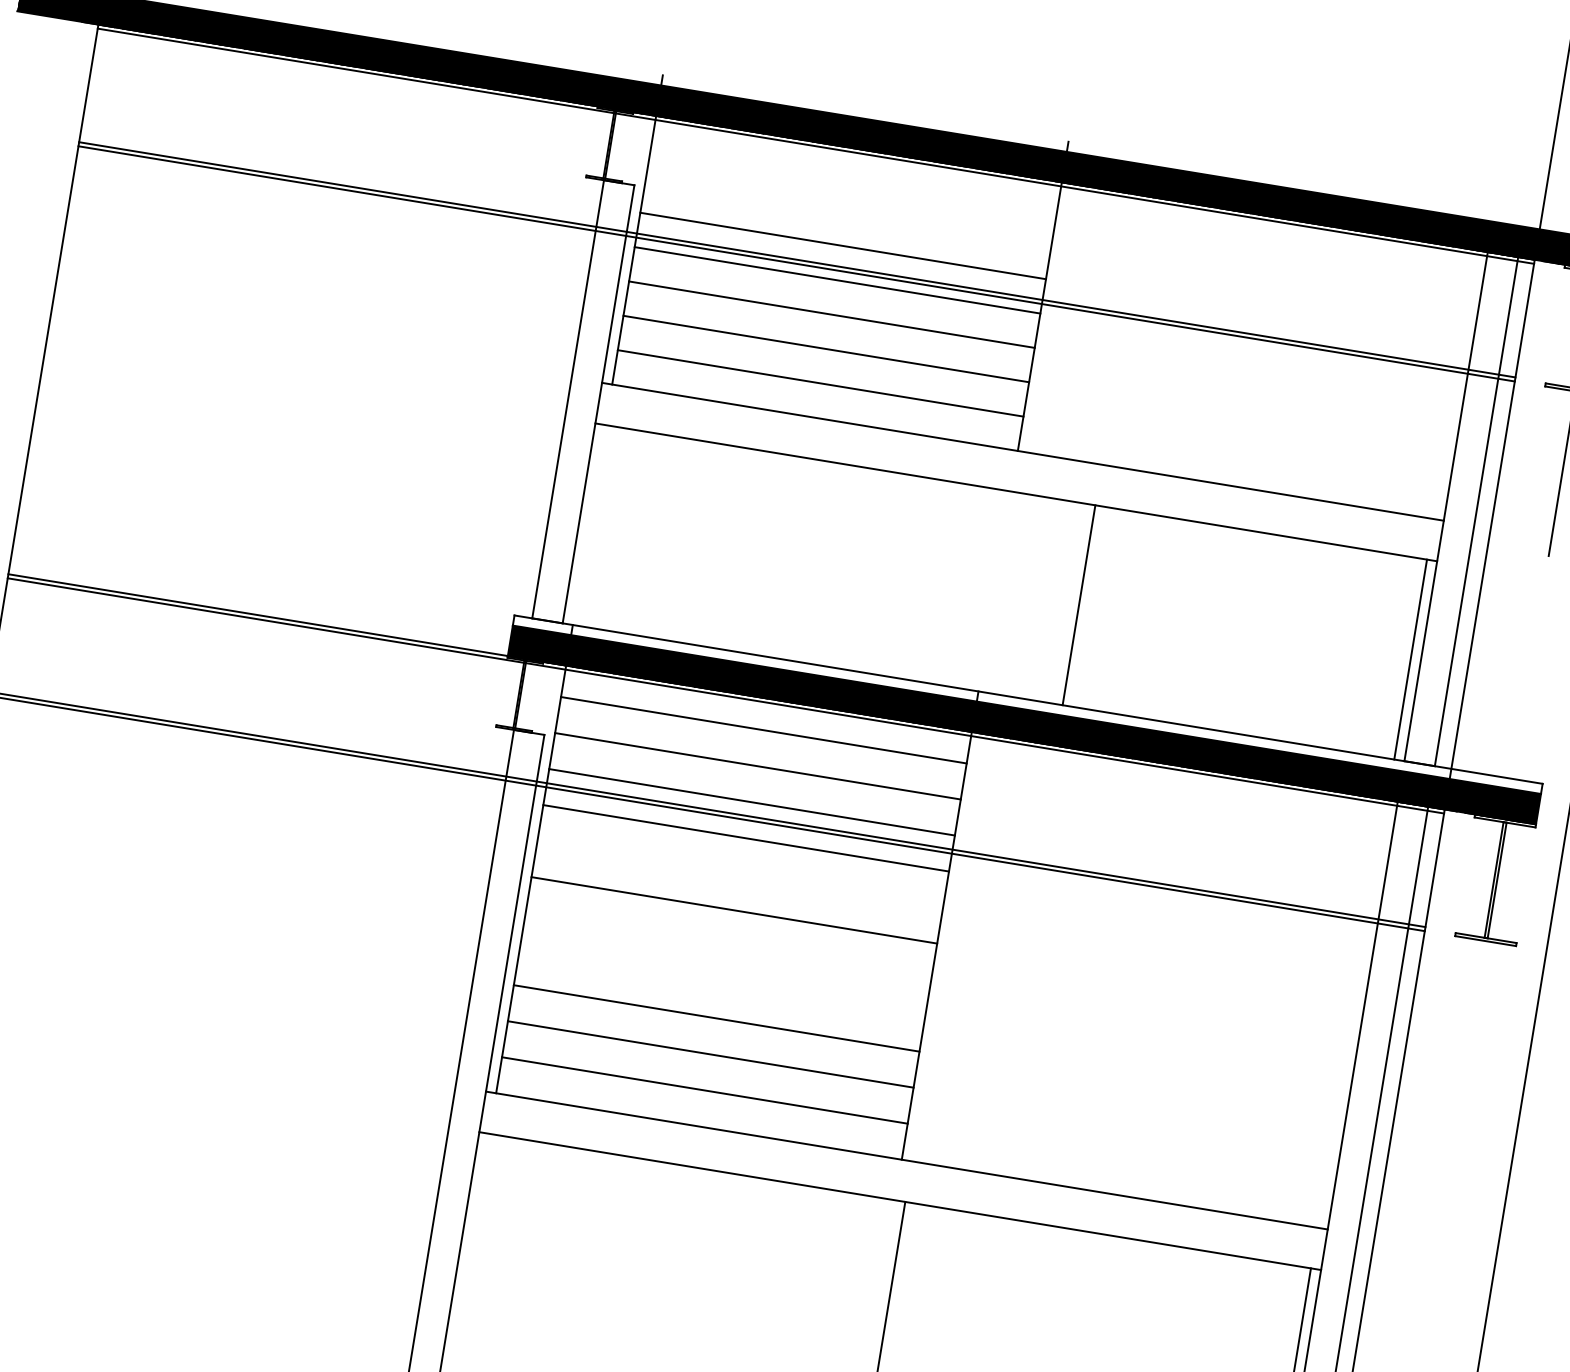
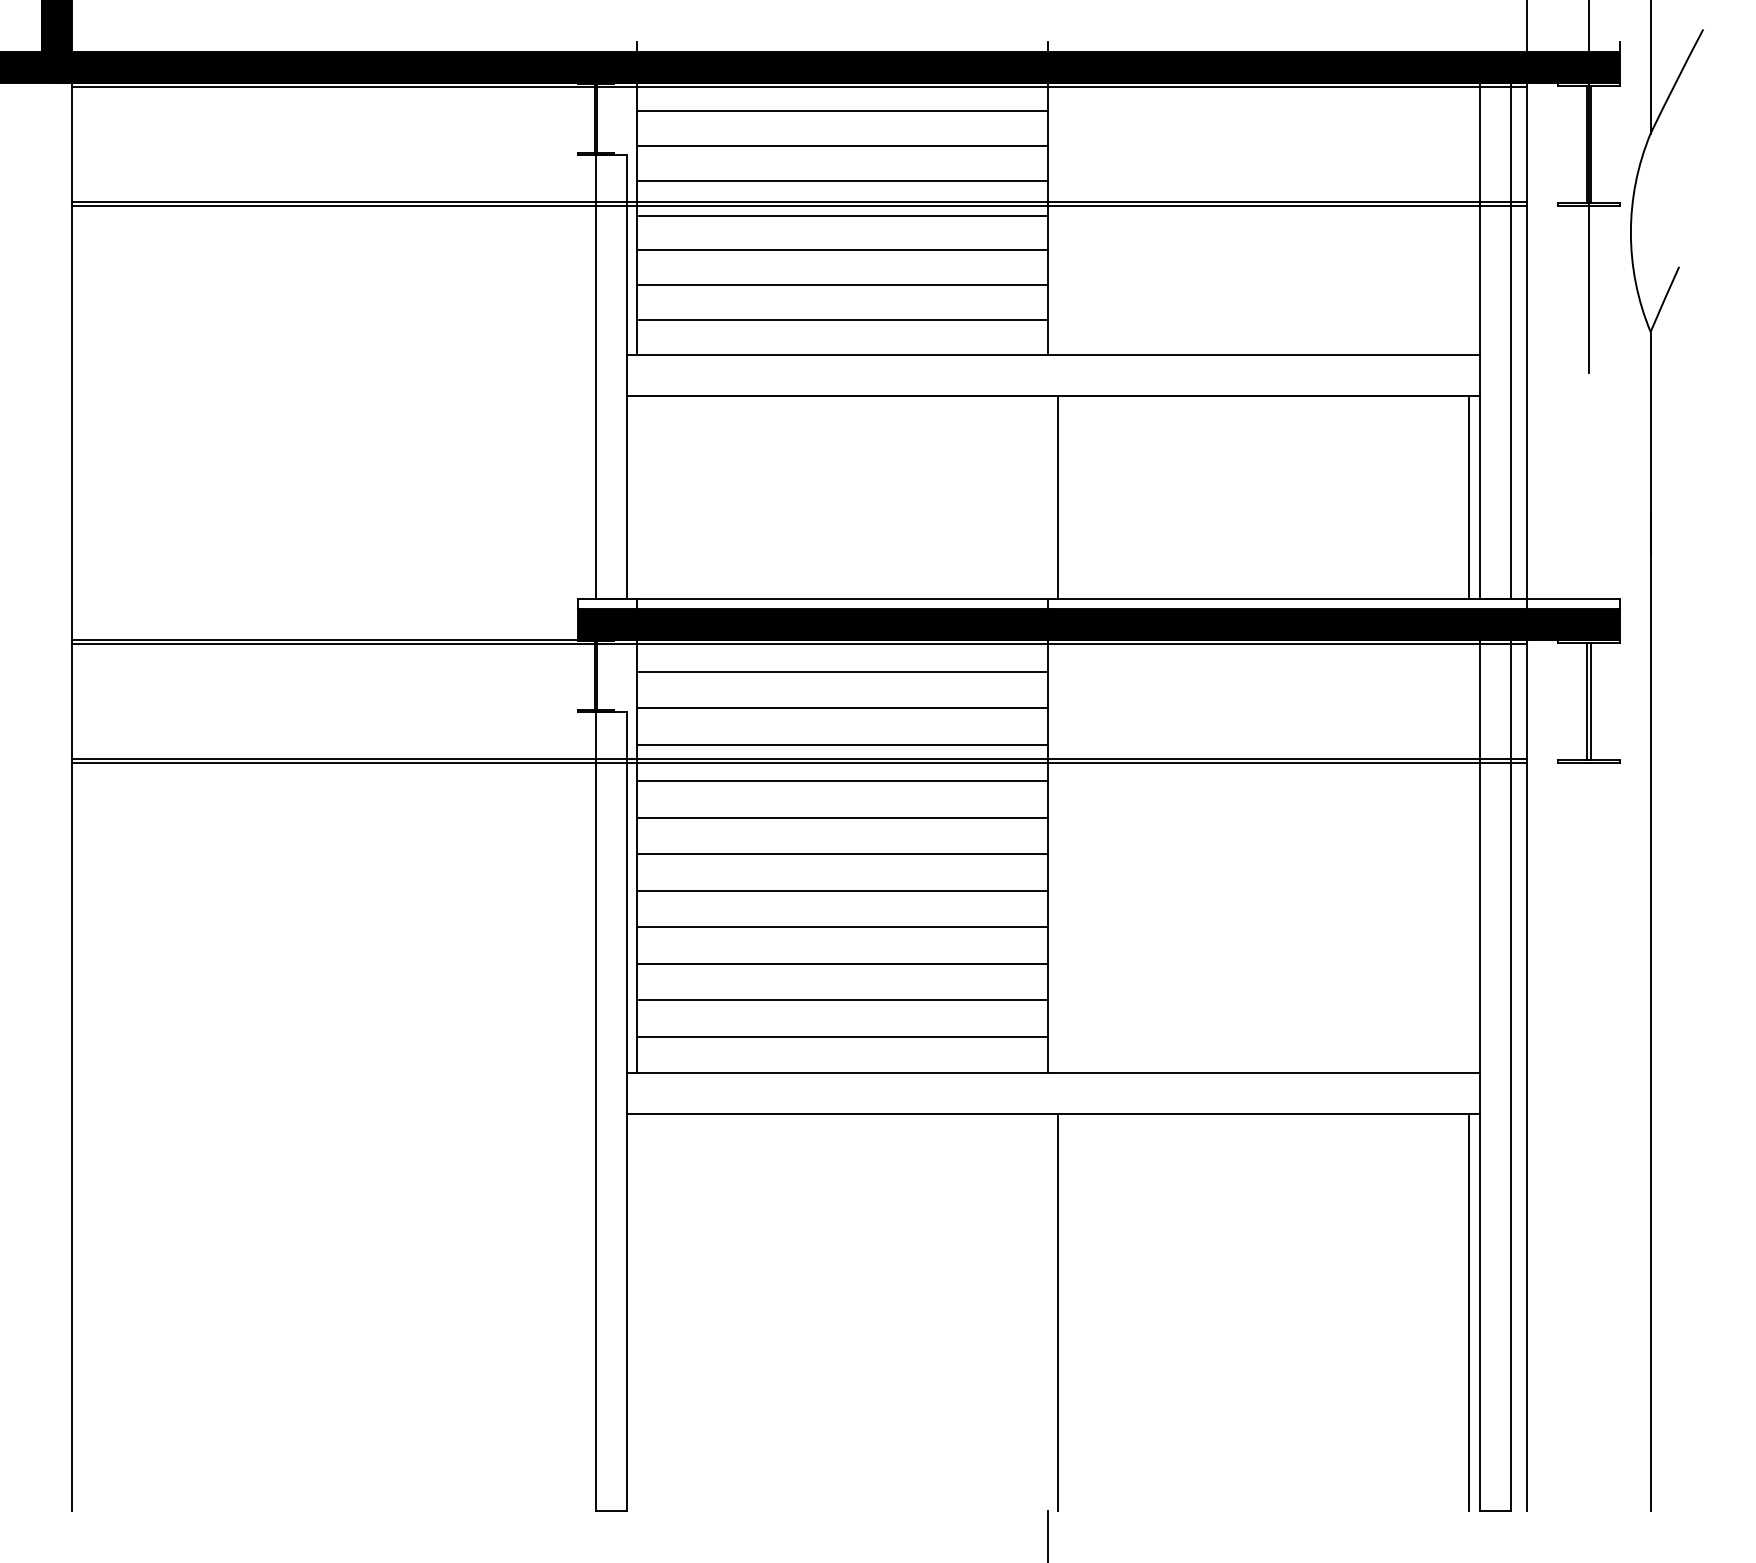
line: (854, 177) -> (842, 111), added
line: (848, 212) -> (842, 146), added
line: (1079, 605) -> (1058, 497), moved
line: (740, 874) -> (842, 817), added
line: (728, 946) -> (842, 890), added
line: (722, 982) -> (842, 927), added

